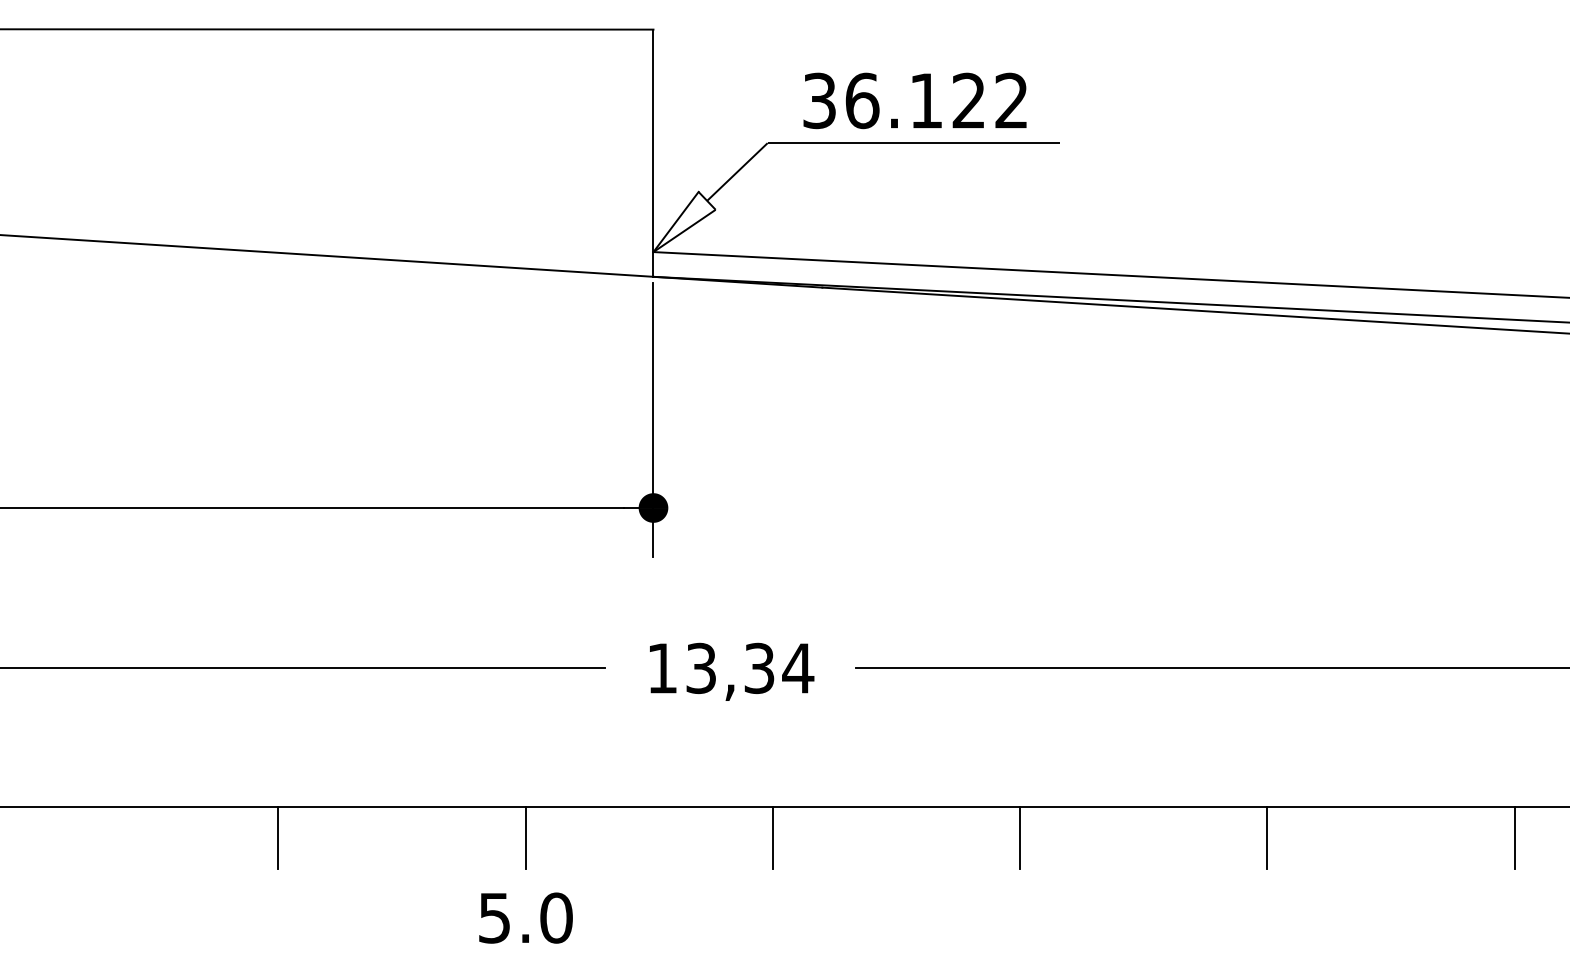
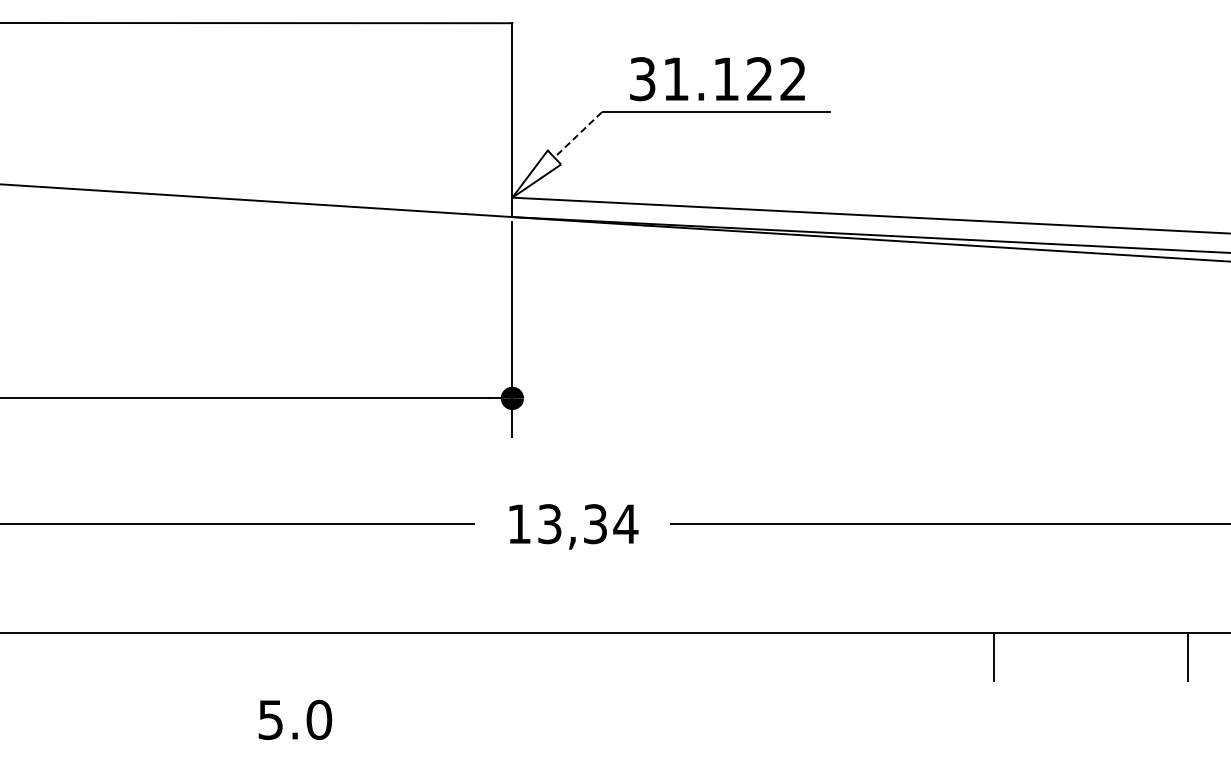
text: (862, 101) -> (676, 79), 36.122 -> 31.122
line: (737, 171) -> (578, 134), solid -> dashed
line: (278, 837) -> (218, 656), removed
line: (526, 837) -> (412, 656), removed
line: (773, 837) -> (606, 656), removed
line: (1019, 837) -> (799, 656), removed
text: (526, 917) -> (295, 719), moved

